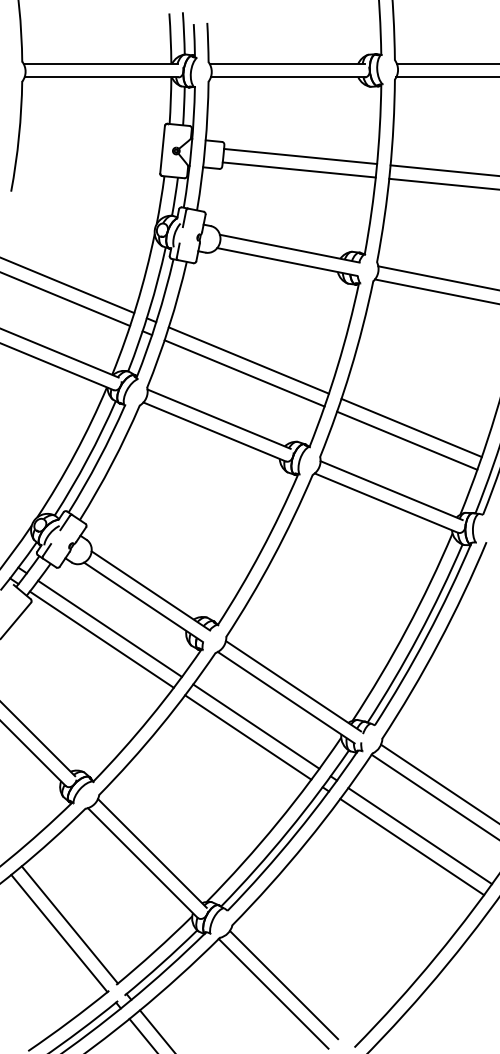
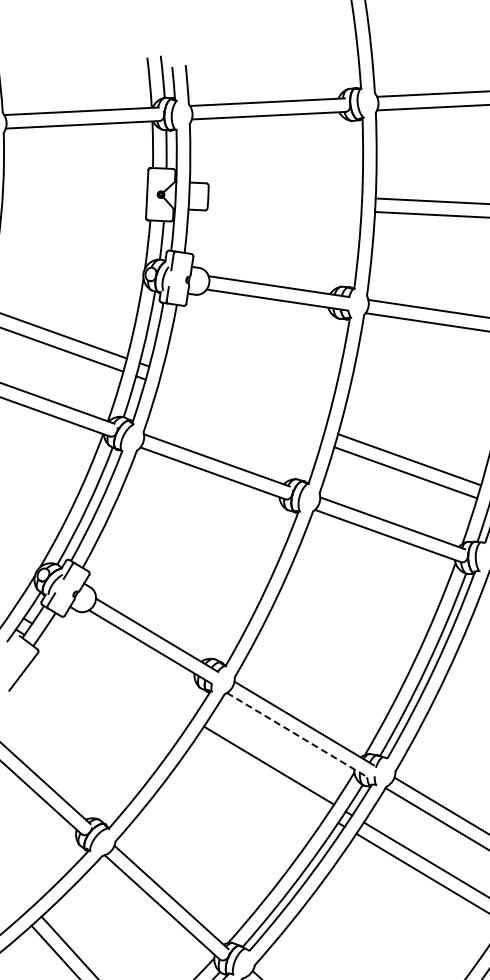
line: (300, 156) -> (285, 194), removed
line: (298, 169) -> (283, 207), removed
line: (248, 360) -> (243, 400), removed
line: (244, 373) -> (239, 413), removed
line: (109, 628) -> (117, 674), removed
line: (101, 639) -> (110, 686), removed
line: (286, 697) -> (297, 735), solid -> dashed
line: (248, 737) -> (261, 776), removed

